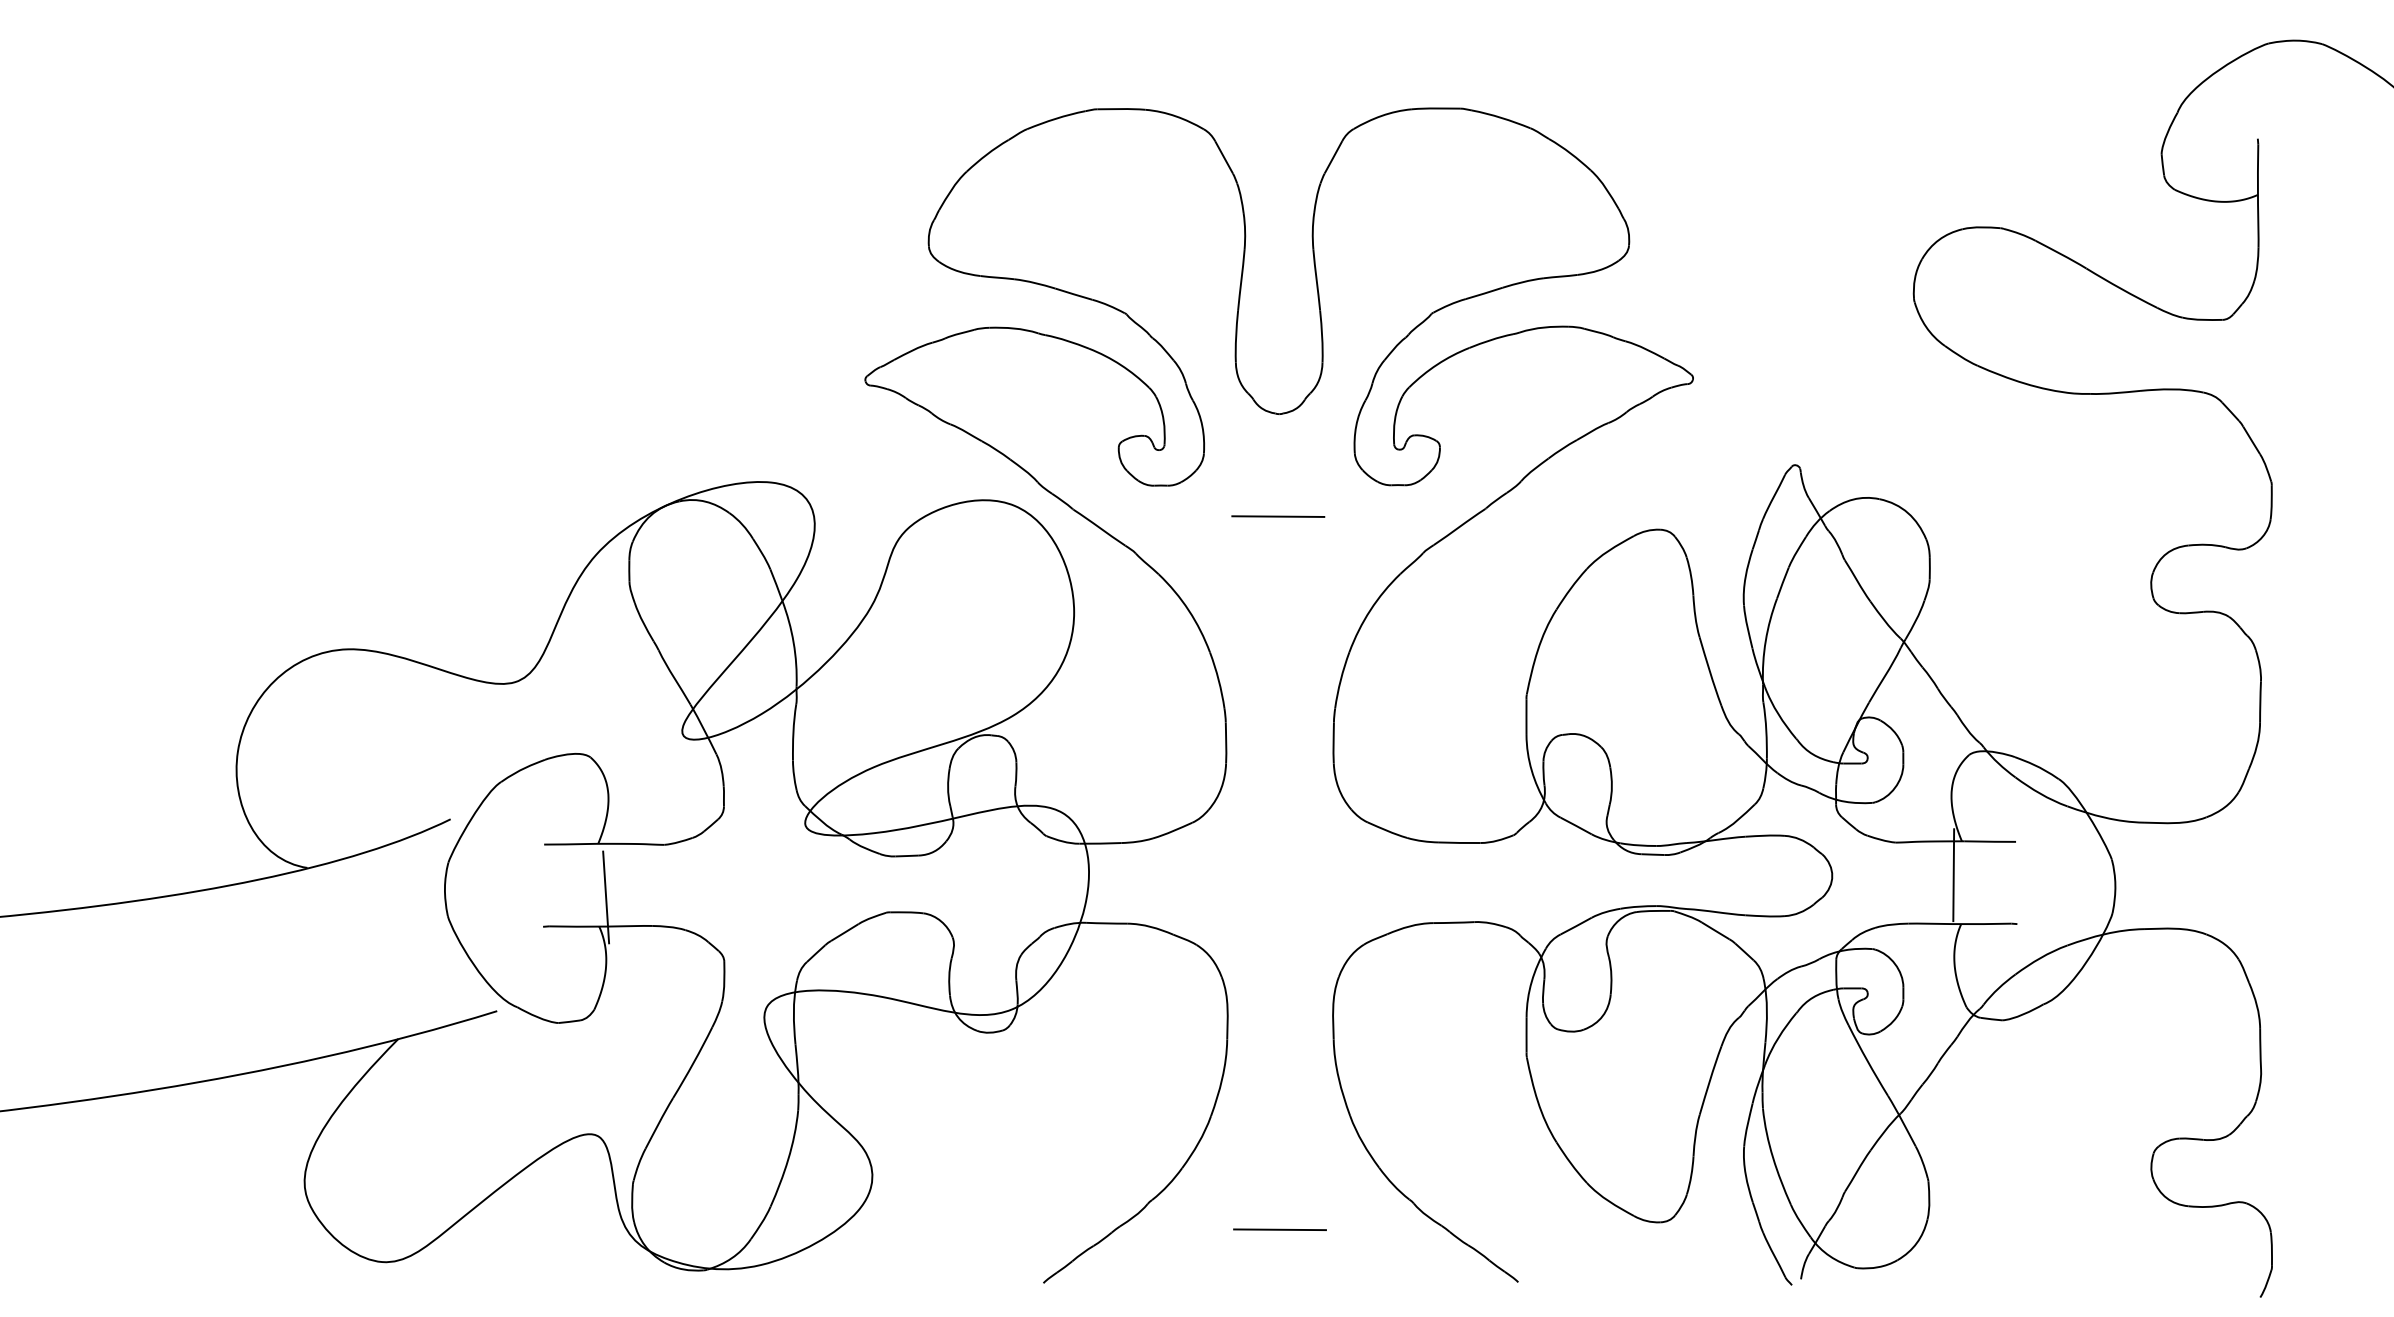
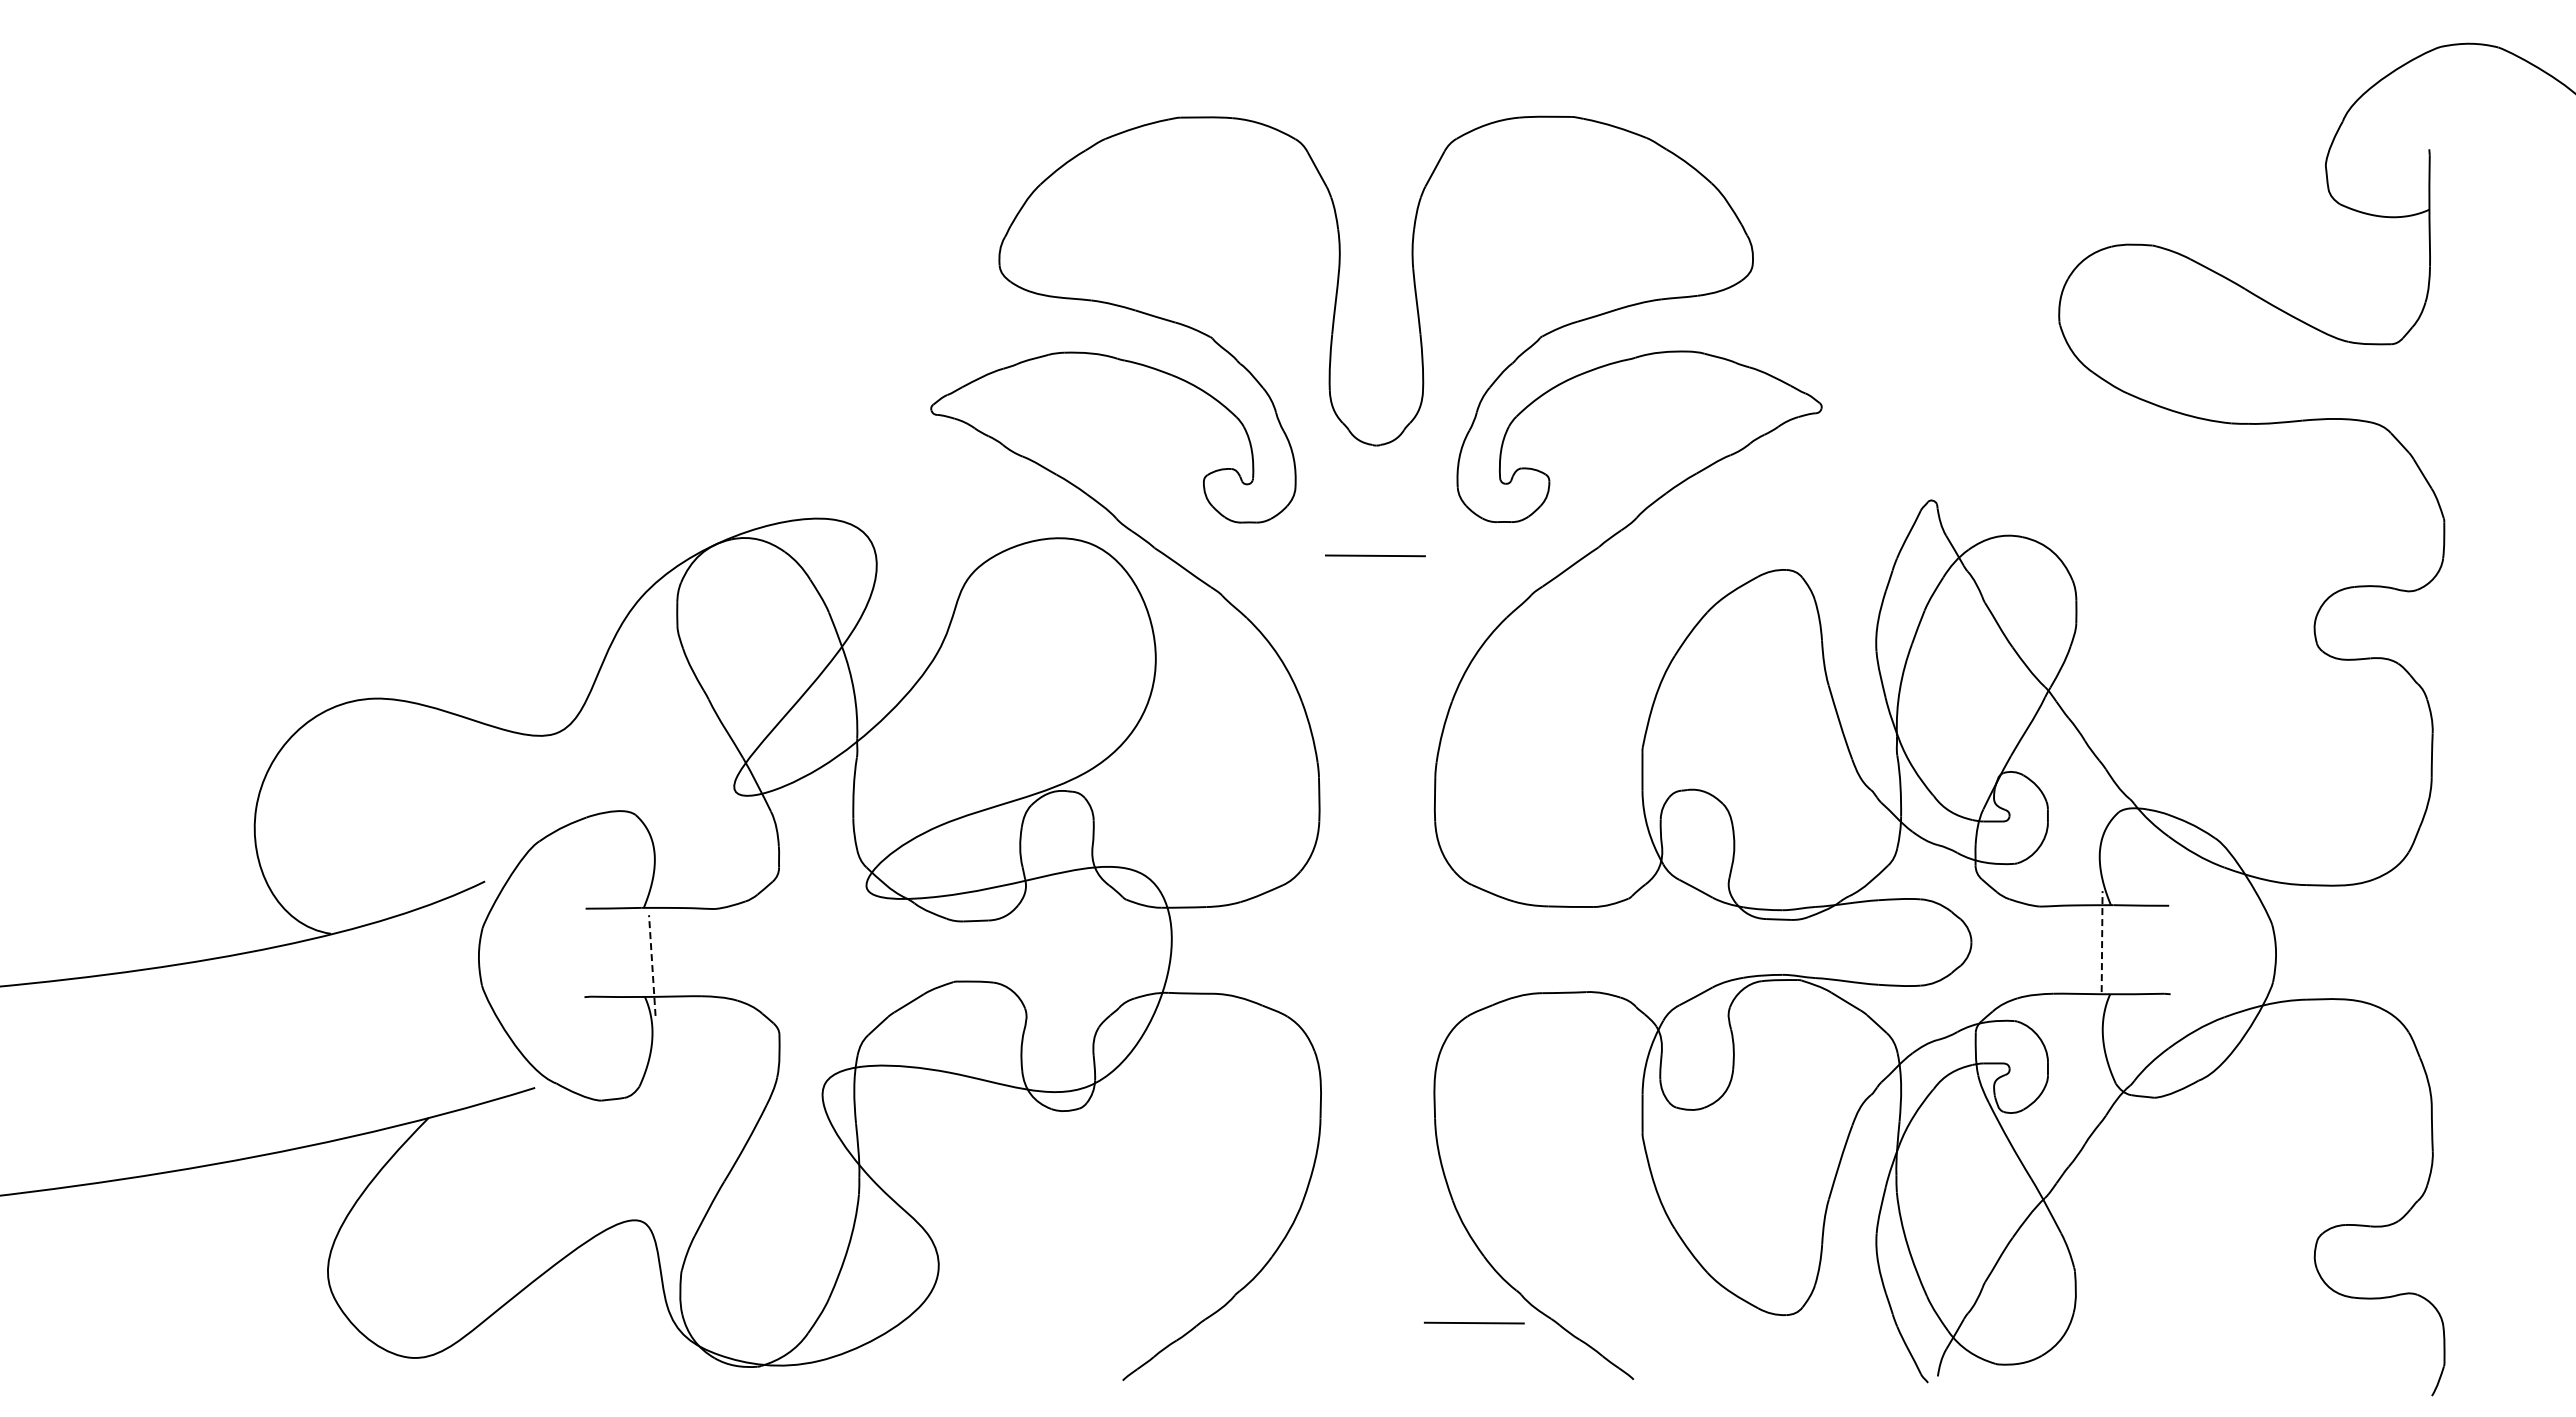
line: (1954, 875) -> (2102, 941), solid -> dashed
line: (606, 897) -> (652, 965), solid -> dashed
line: (1279, 1229) -> (1473, 1322), moved

